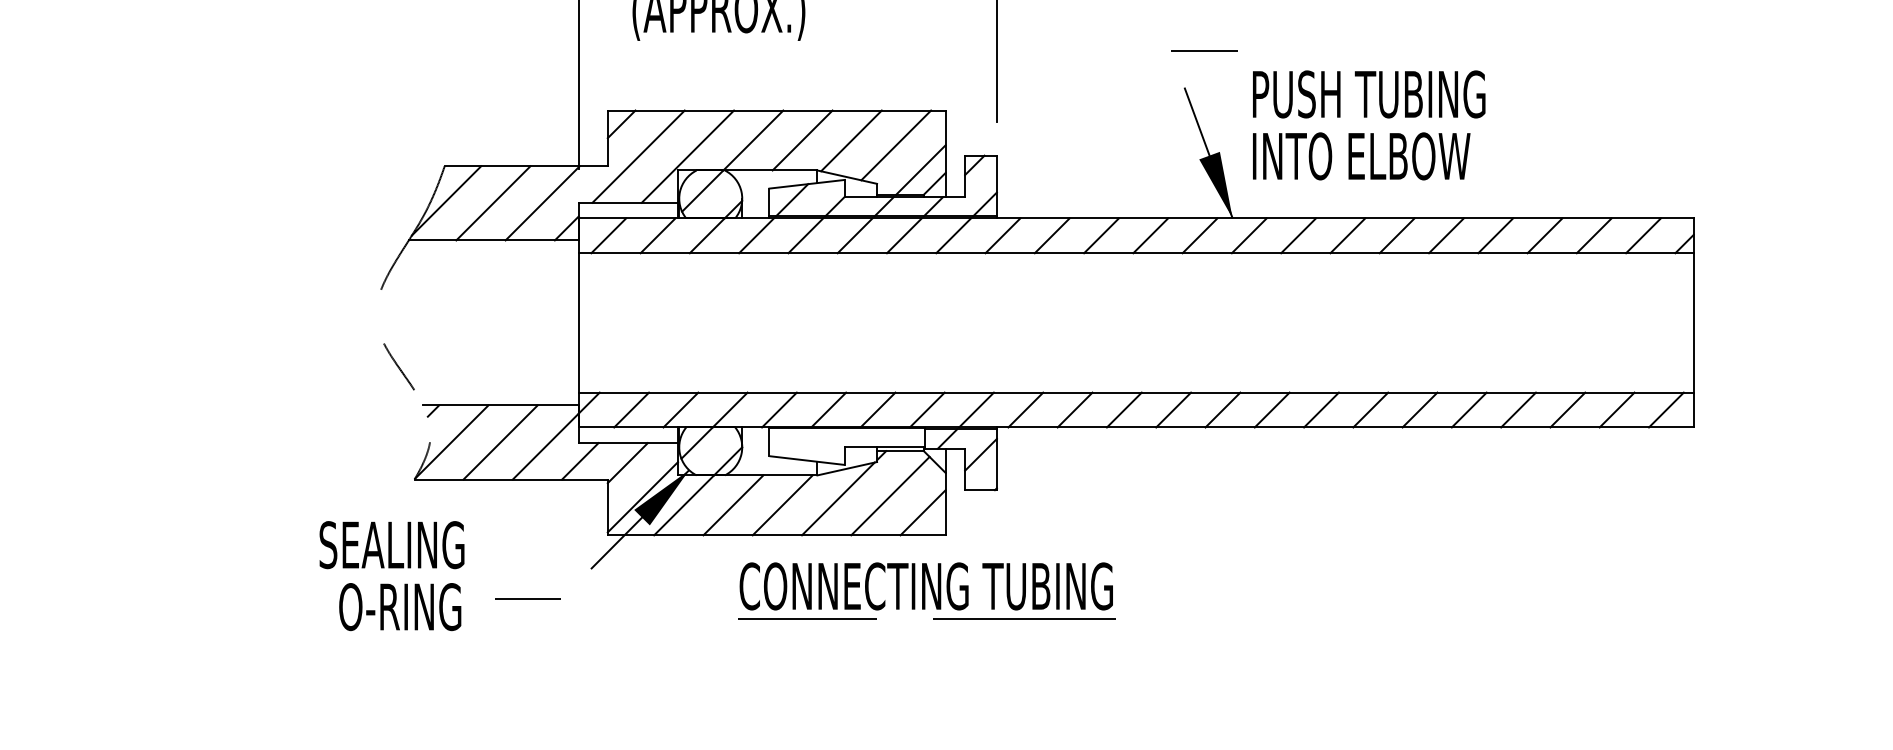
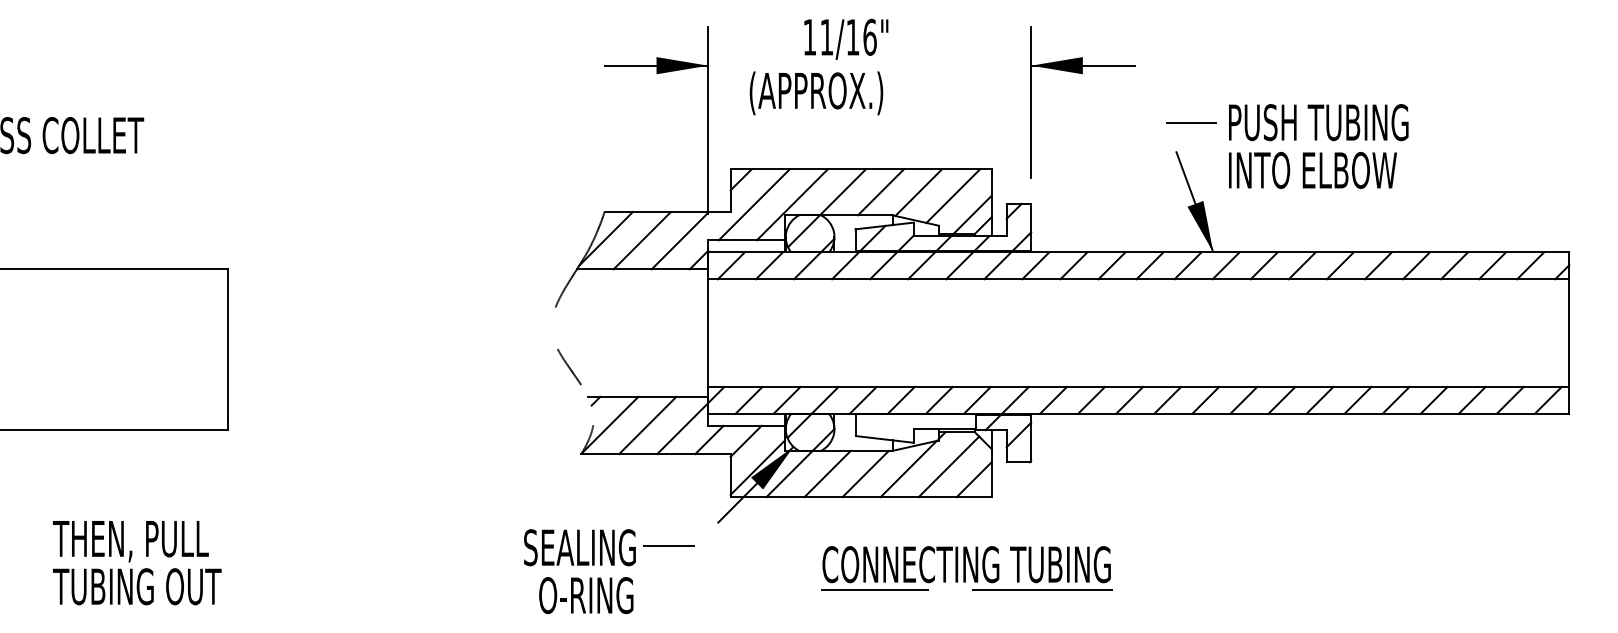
text: (1368, 125) -> (1318, 146), moved
text: (391, 575) -> (579, 571), moved
part: (926, 591) -> (966, 568), moved

